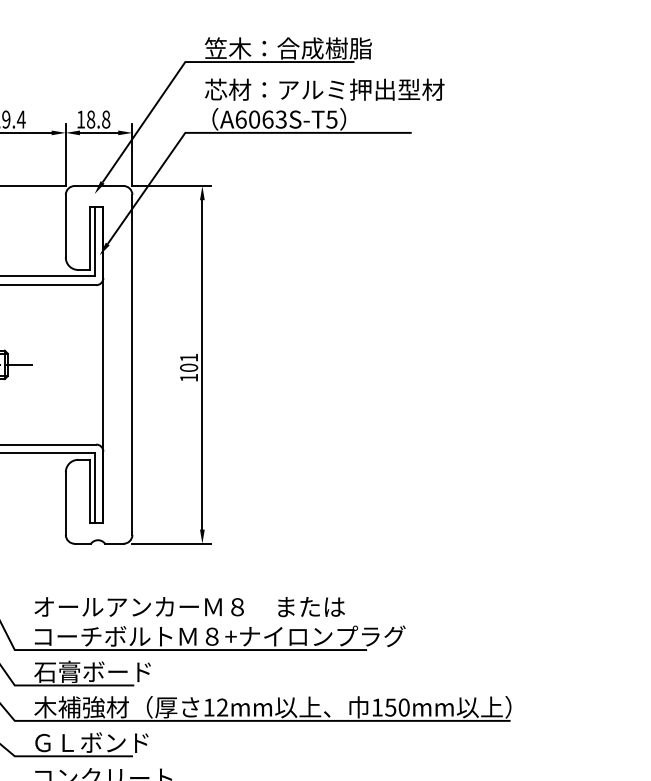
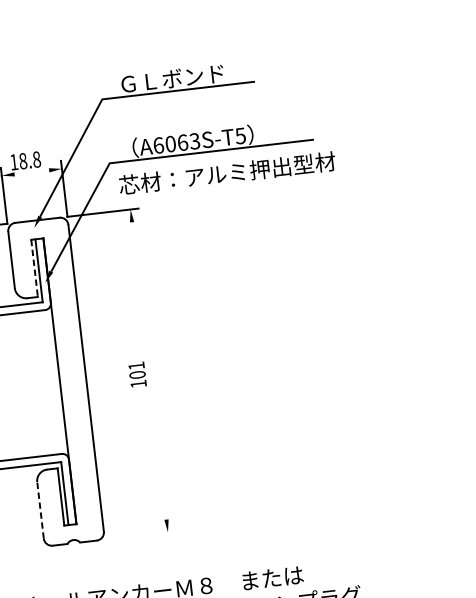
text: (287, 48) -> (193, 76), 笠木：合成樹脂 -> ＧＬボンド
text: (324, 89) -> (227, 173), moved
line: (98, 132) -> (31, 172), removed
line: (89, 238) -> (34, 268), solid -> dashed
line: (202, 364) -> (149, 370), removed
line: (65, 503) -> (40, 510), solid -> dashed
line: (171, 543) -> (140, 535), removed

